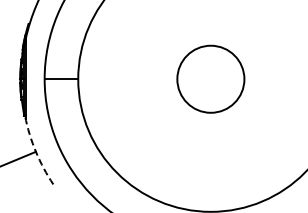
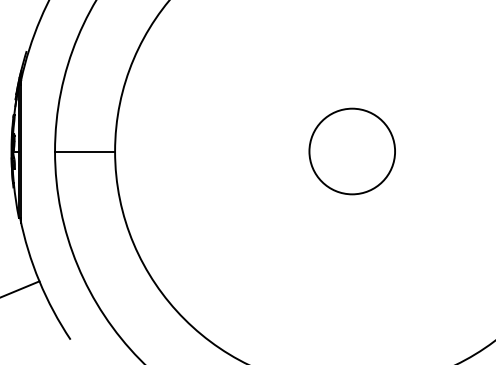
circle: (210, 78) -> (351, 150), size x0.71
arc: (35, 151) -> (38, 280), dashed -> solid

